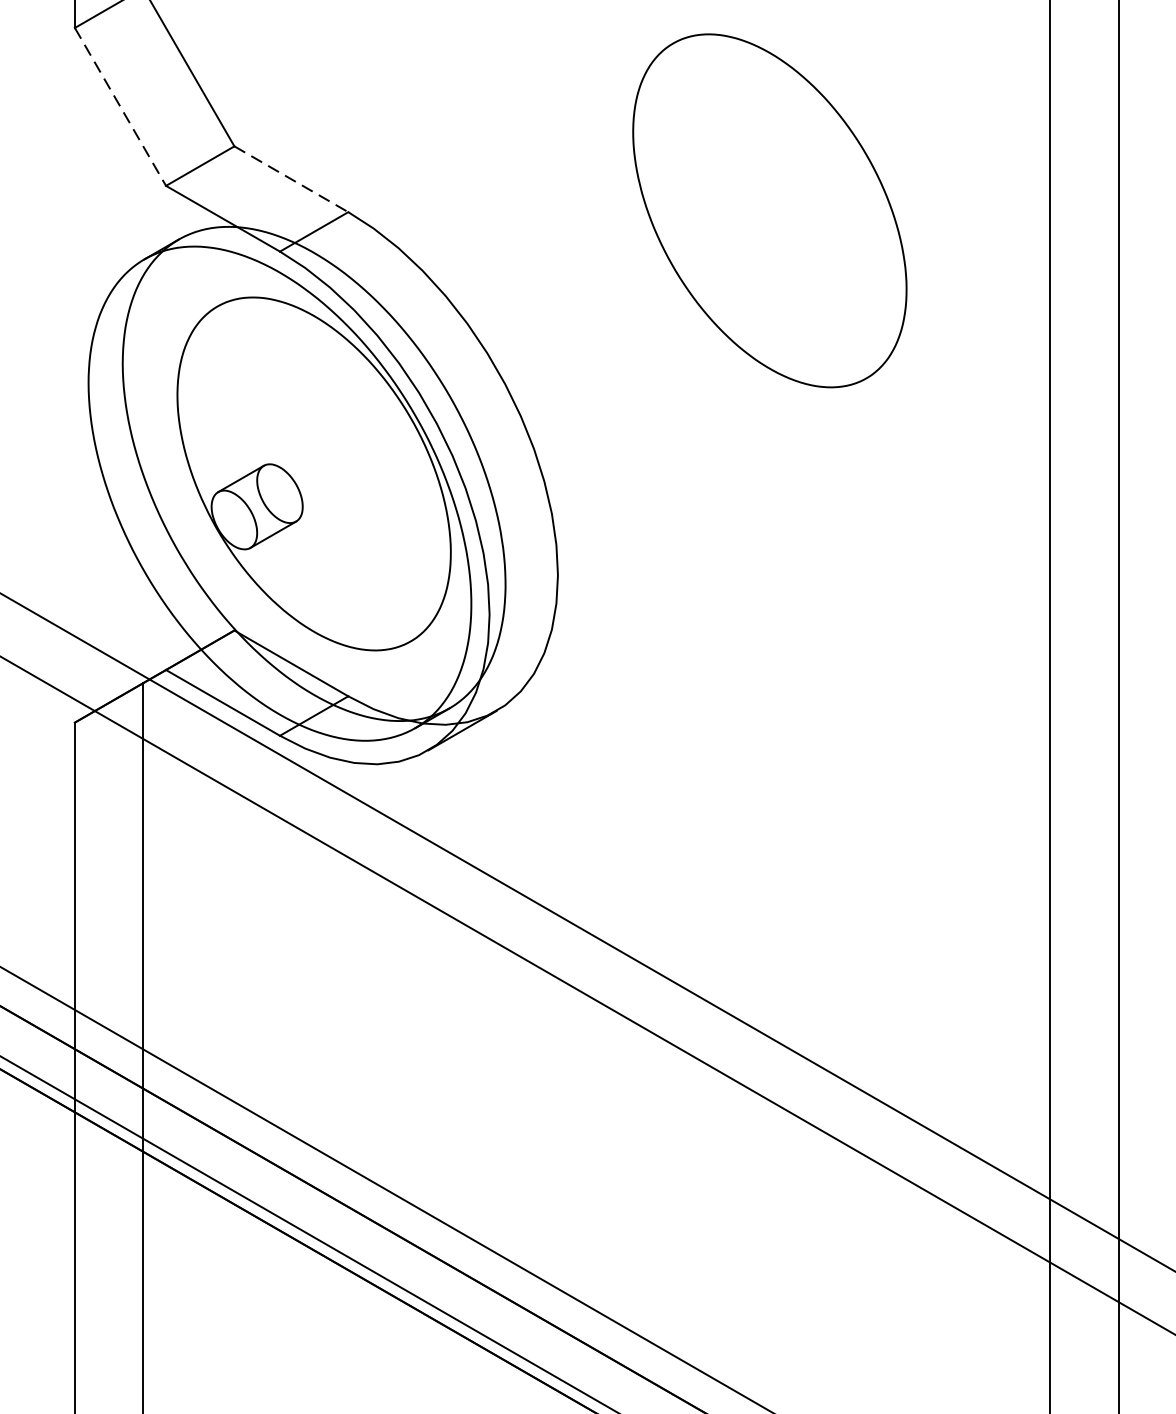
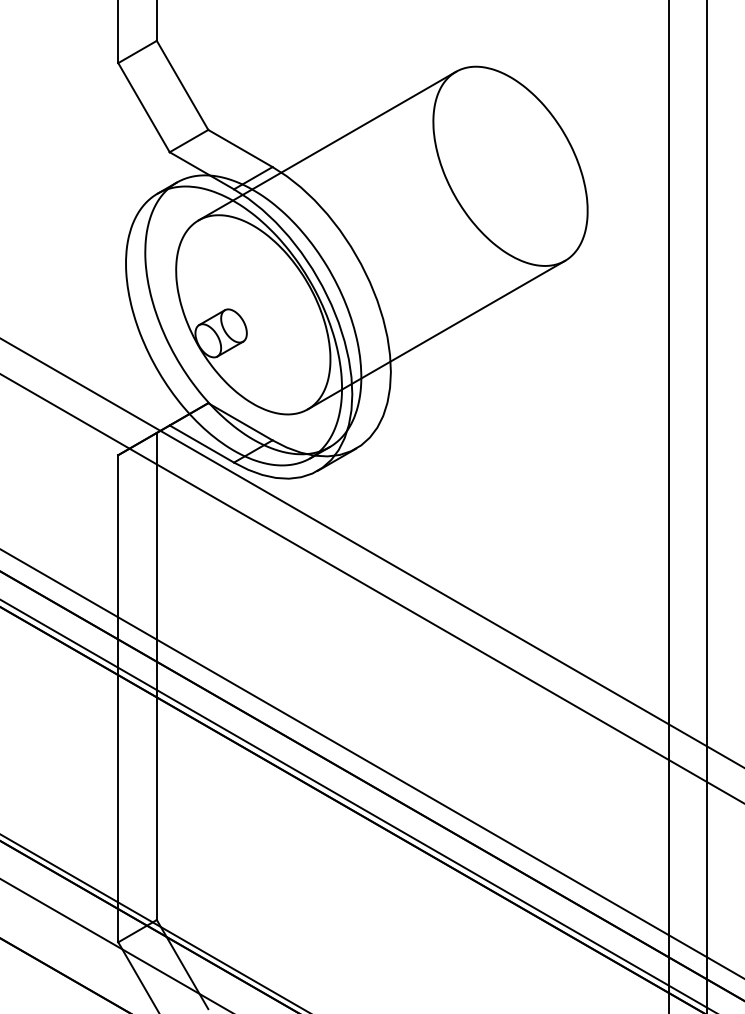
line: (121, 108) -> (144, 108), dashed -> solid
line: (443, 173) -> (326, 145), added
line: (291, 179) -> (240, 148), dashed -> solid
line: (638, 508) -> (436, 334), added

